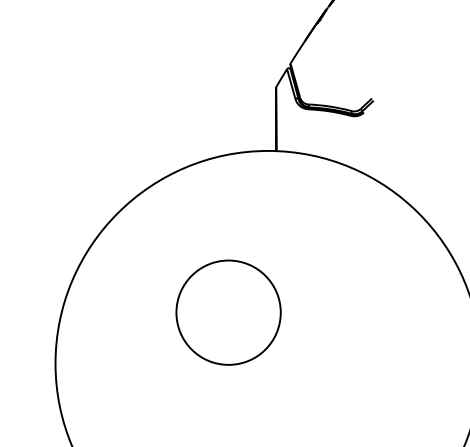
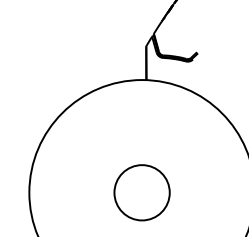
circle: (227, 312) -> (141, 192), moved

